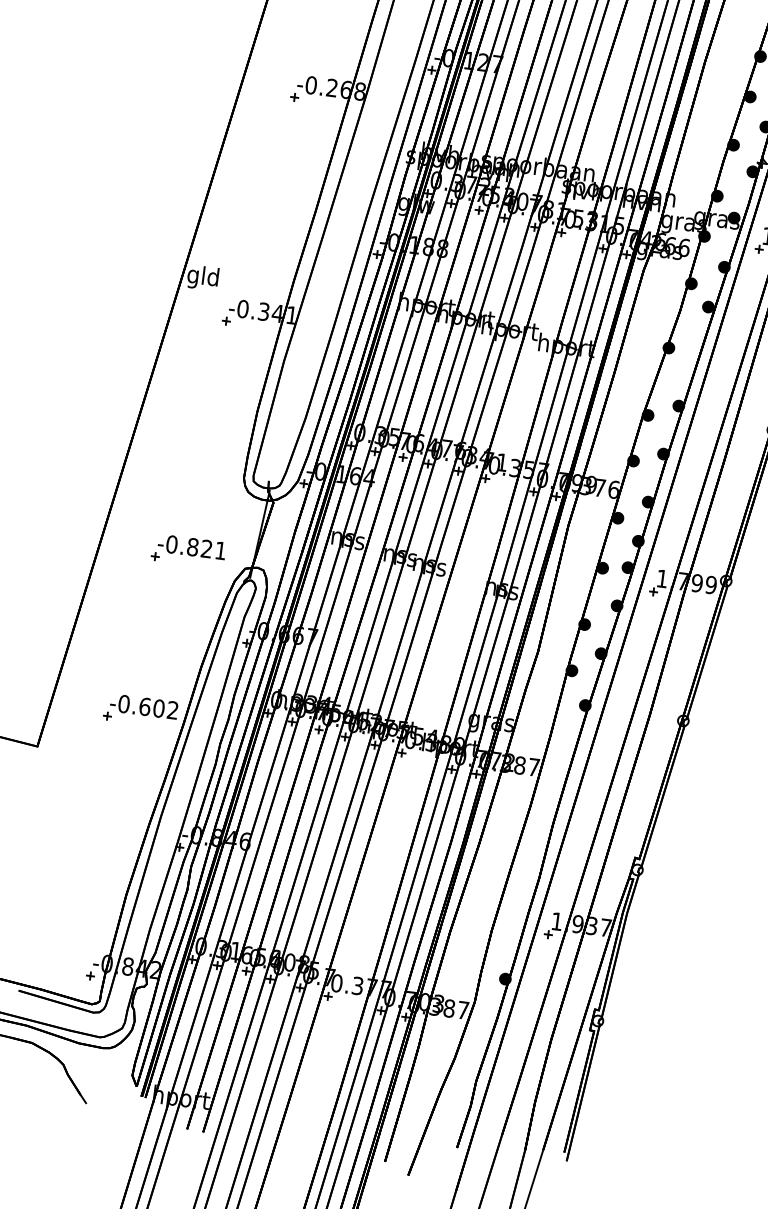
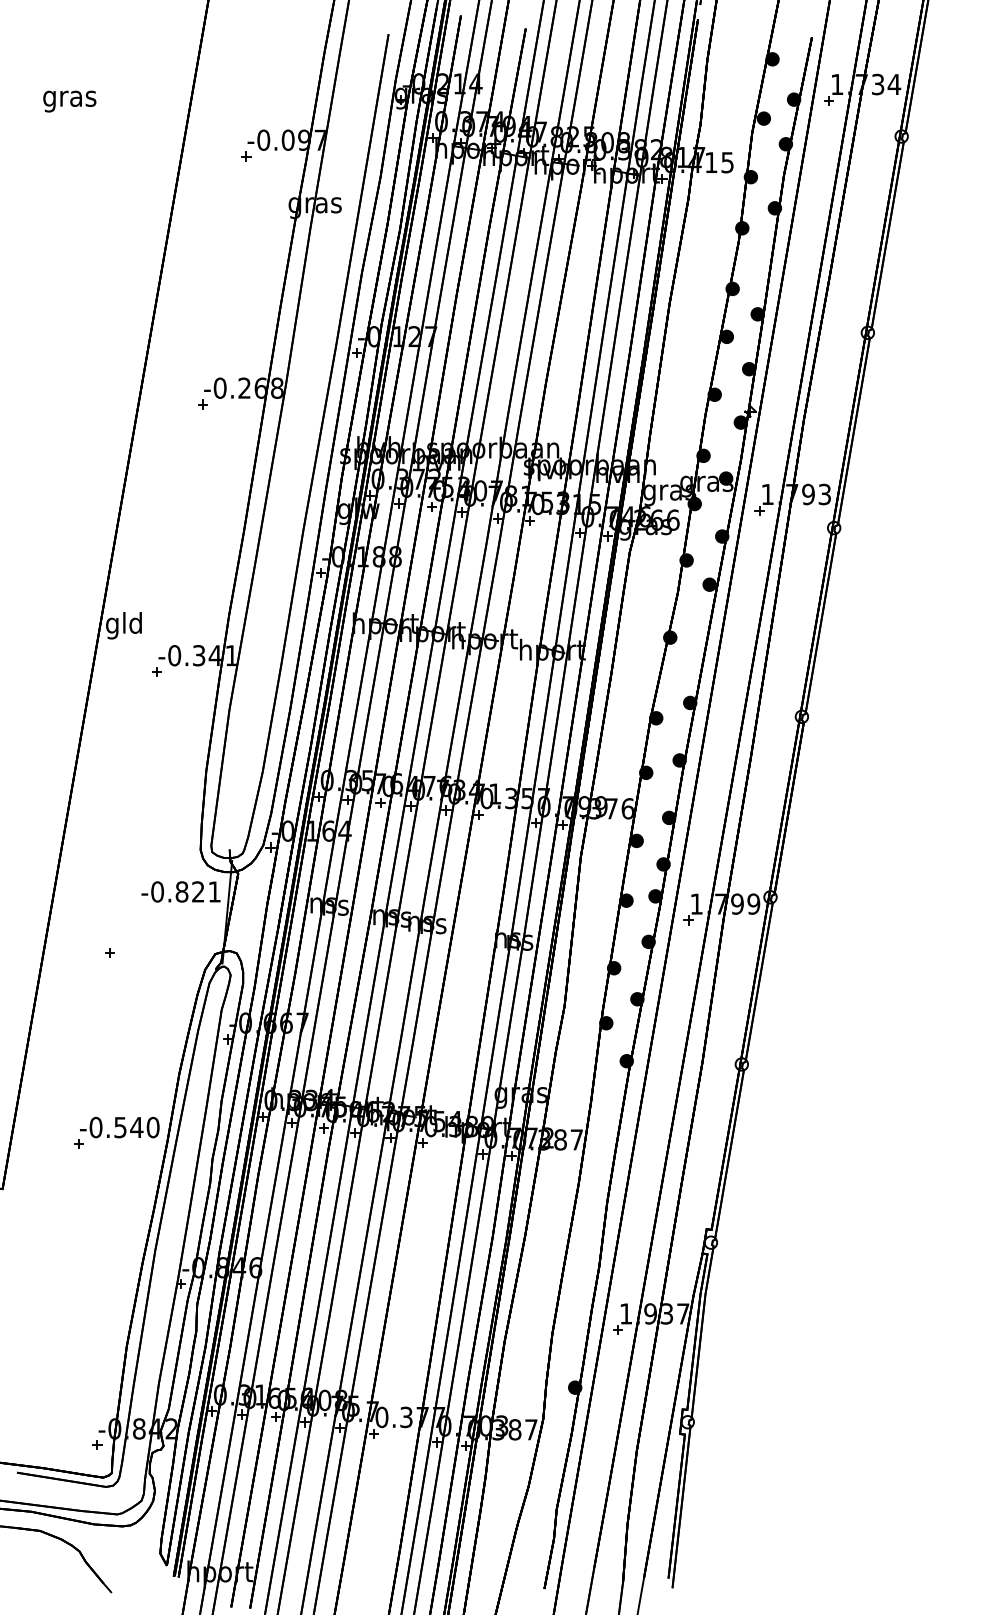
text: (191, 546) -> (180, 891), moved
text: (158, 708) -> (136, 1127), -0.602 -> -0.540

